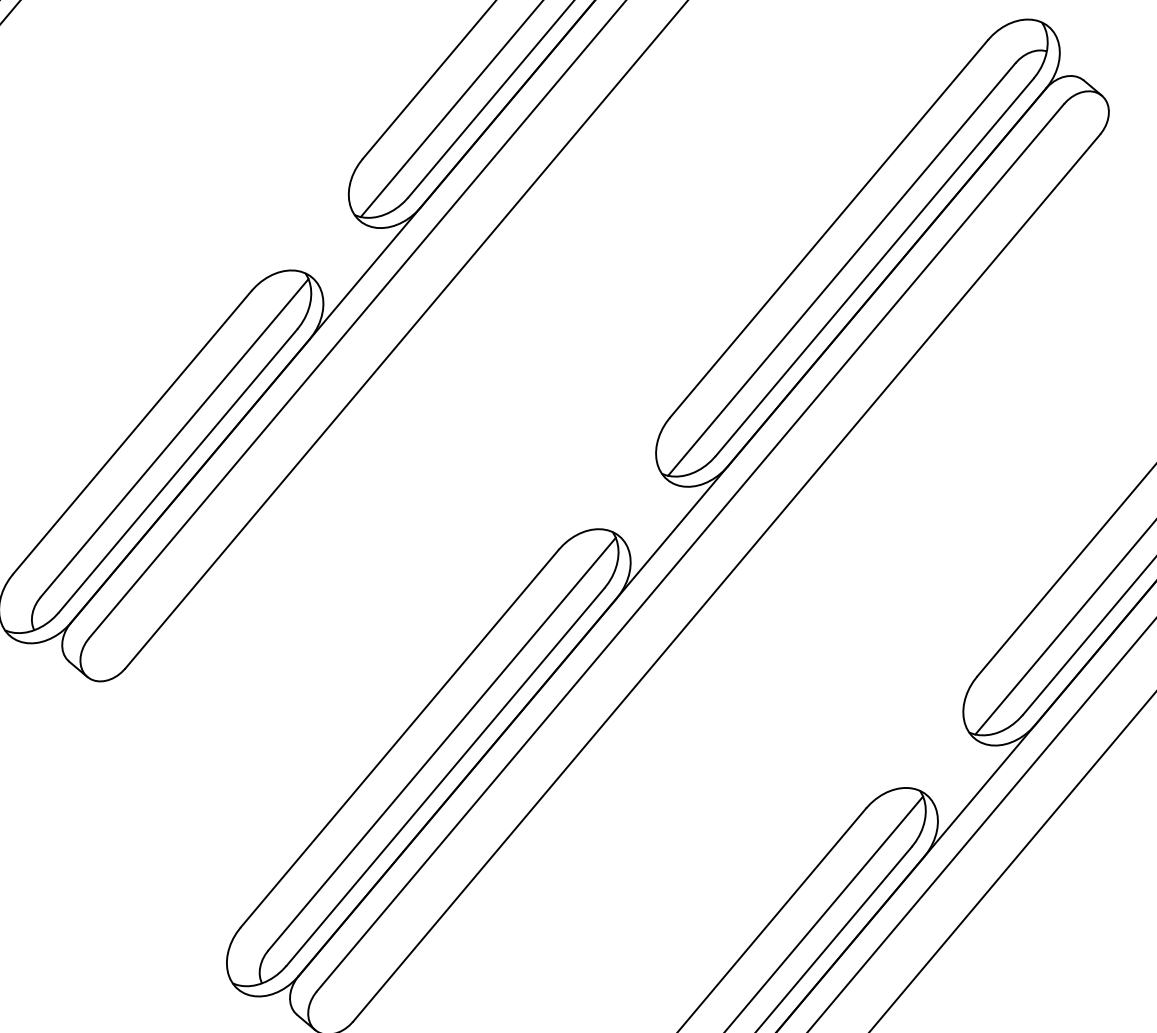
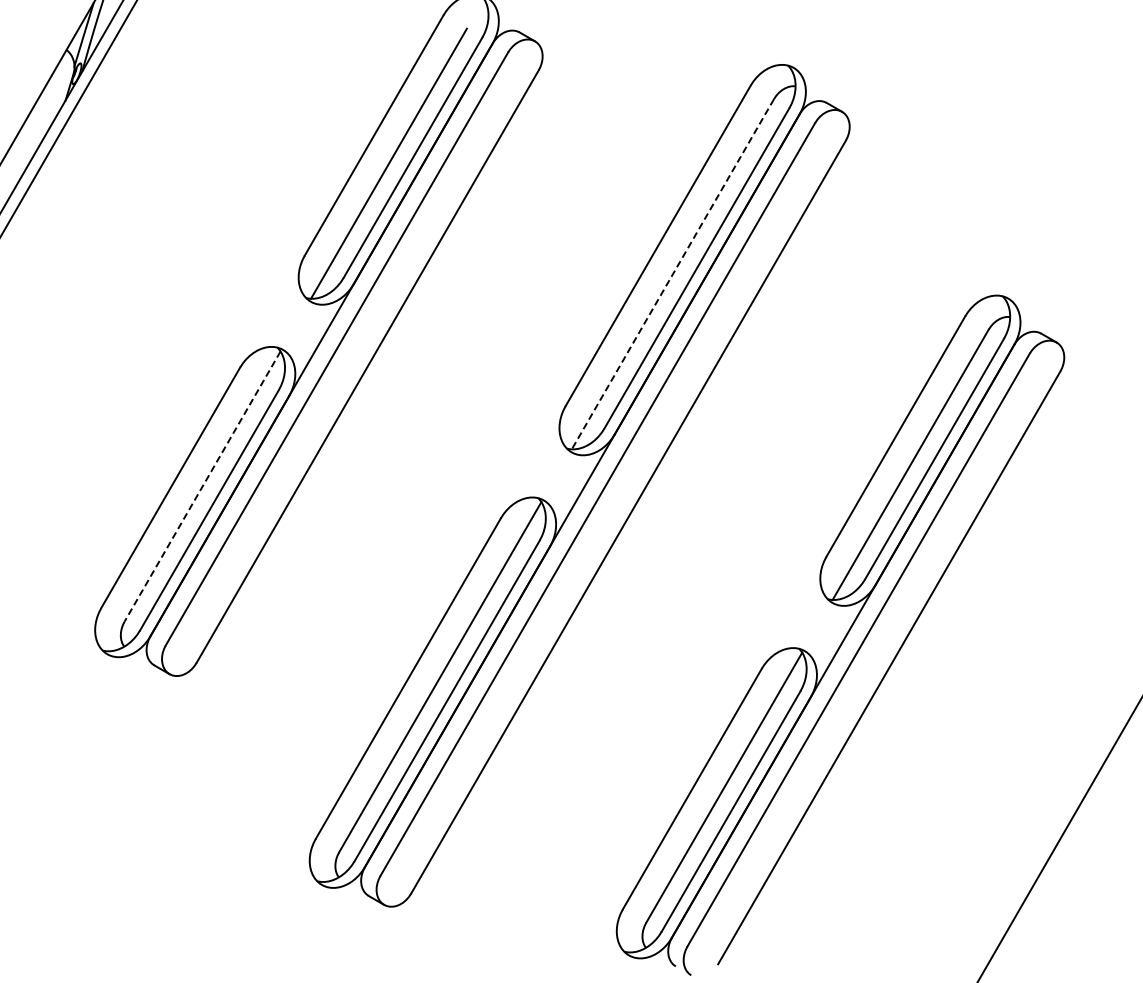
line: (841, 269) -> (672, 274), solid -> dashed
line: (174, 438) -> (202, 486), solid -> dashed

